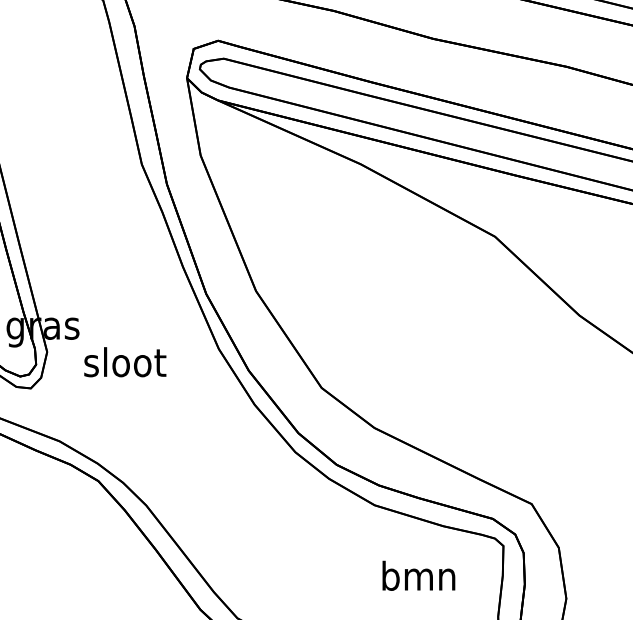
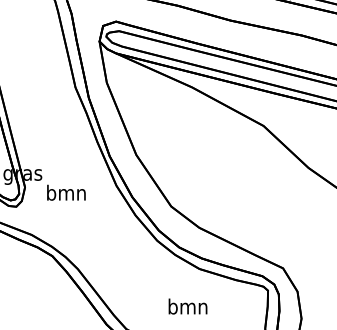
text: (124, 361) -> (66, 192), sloot -> bmn
text: (417, 575) -> (187, 306), moved

